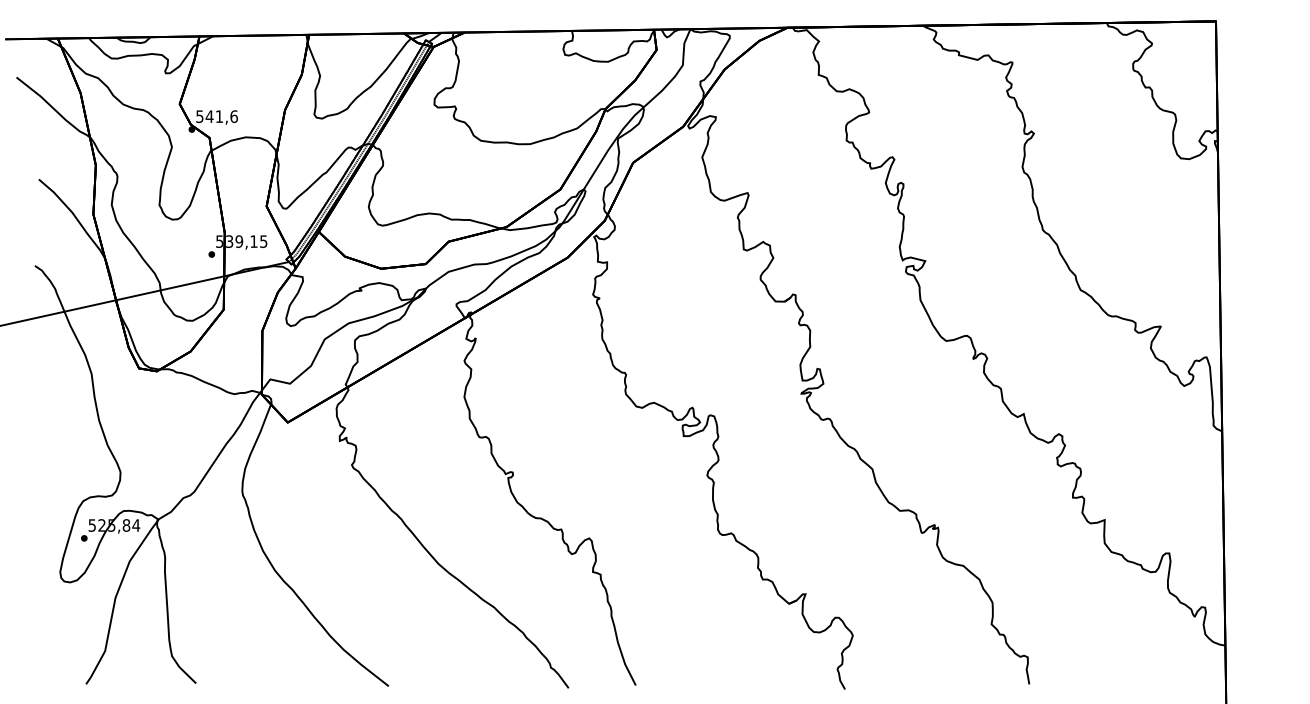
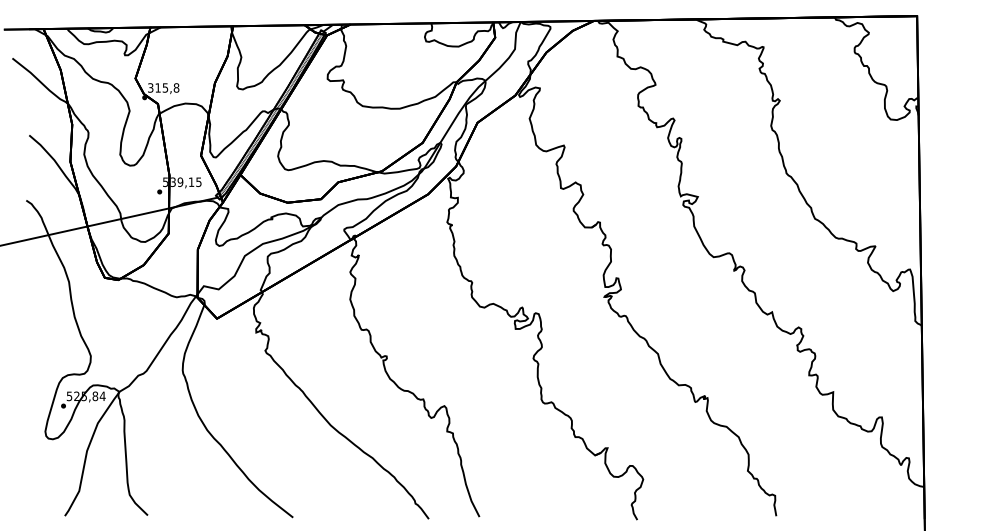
text: (216, 116) -> (163, 87), 541,6 -> 315,8

